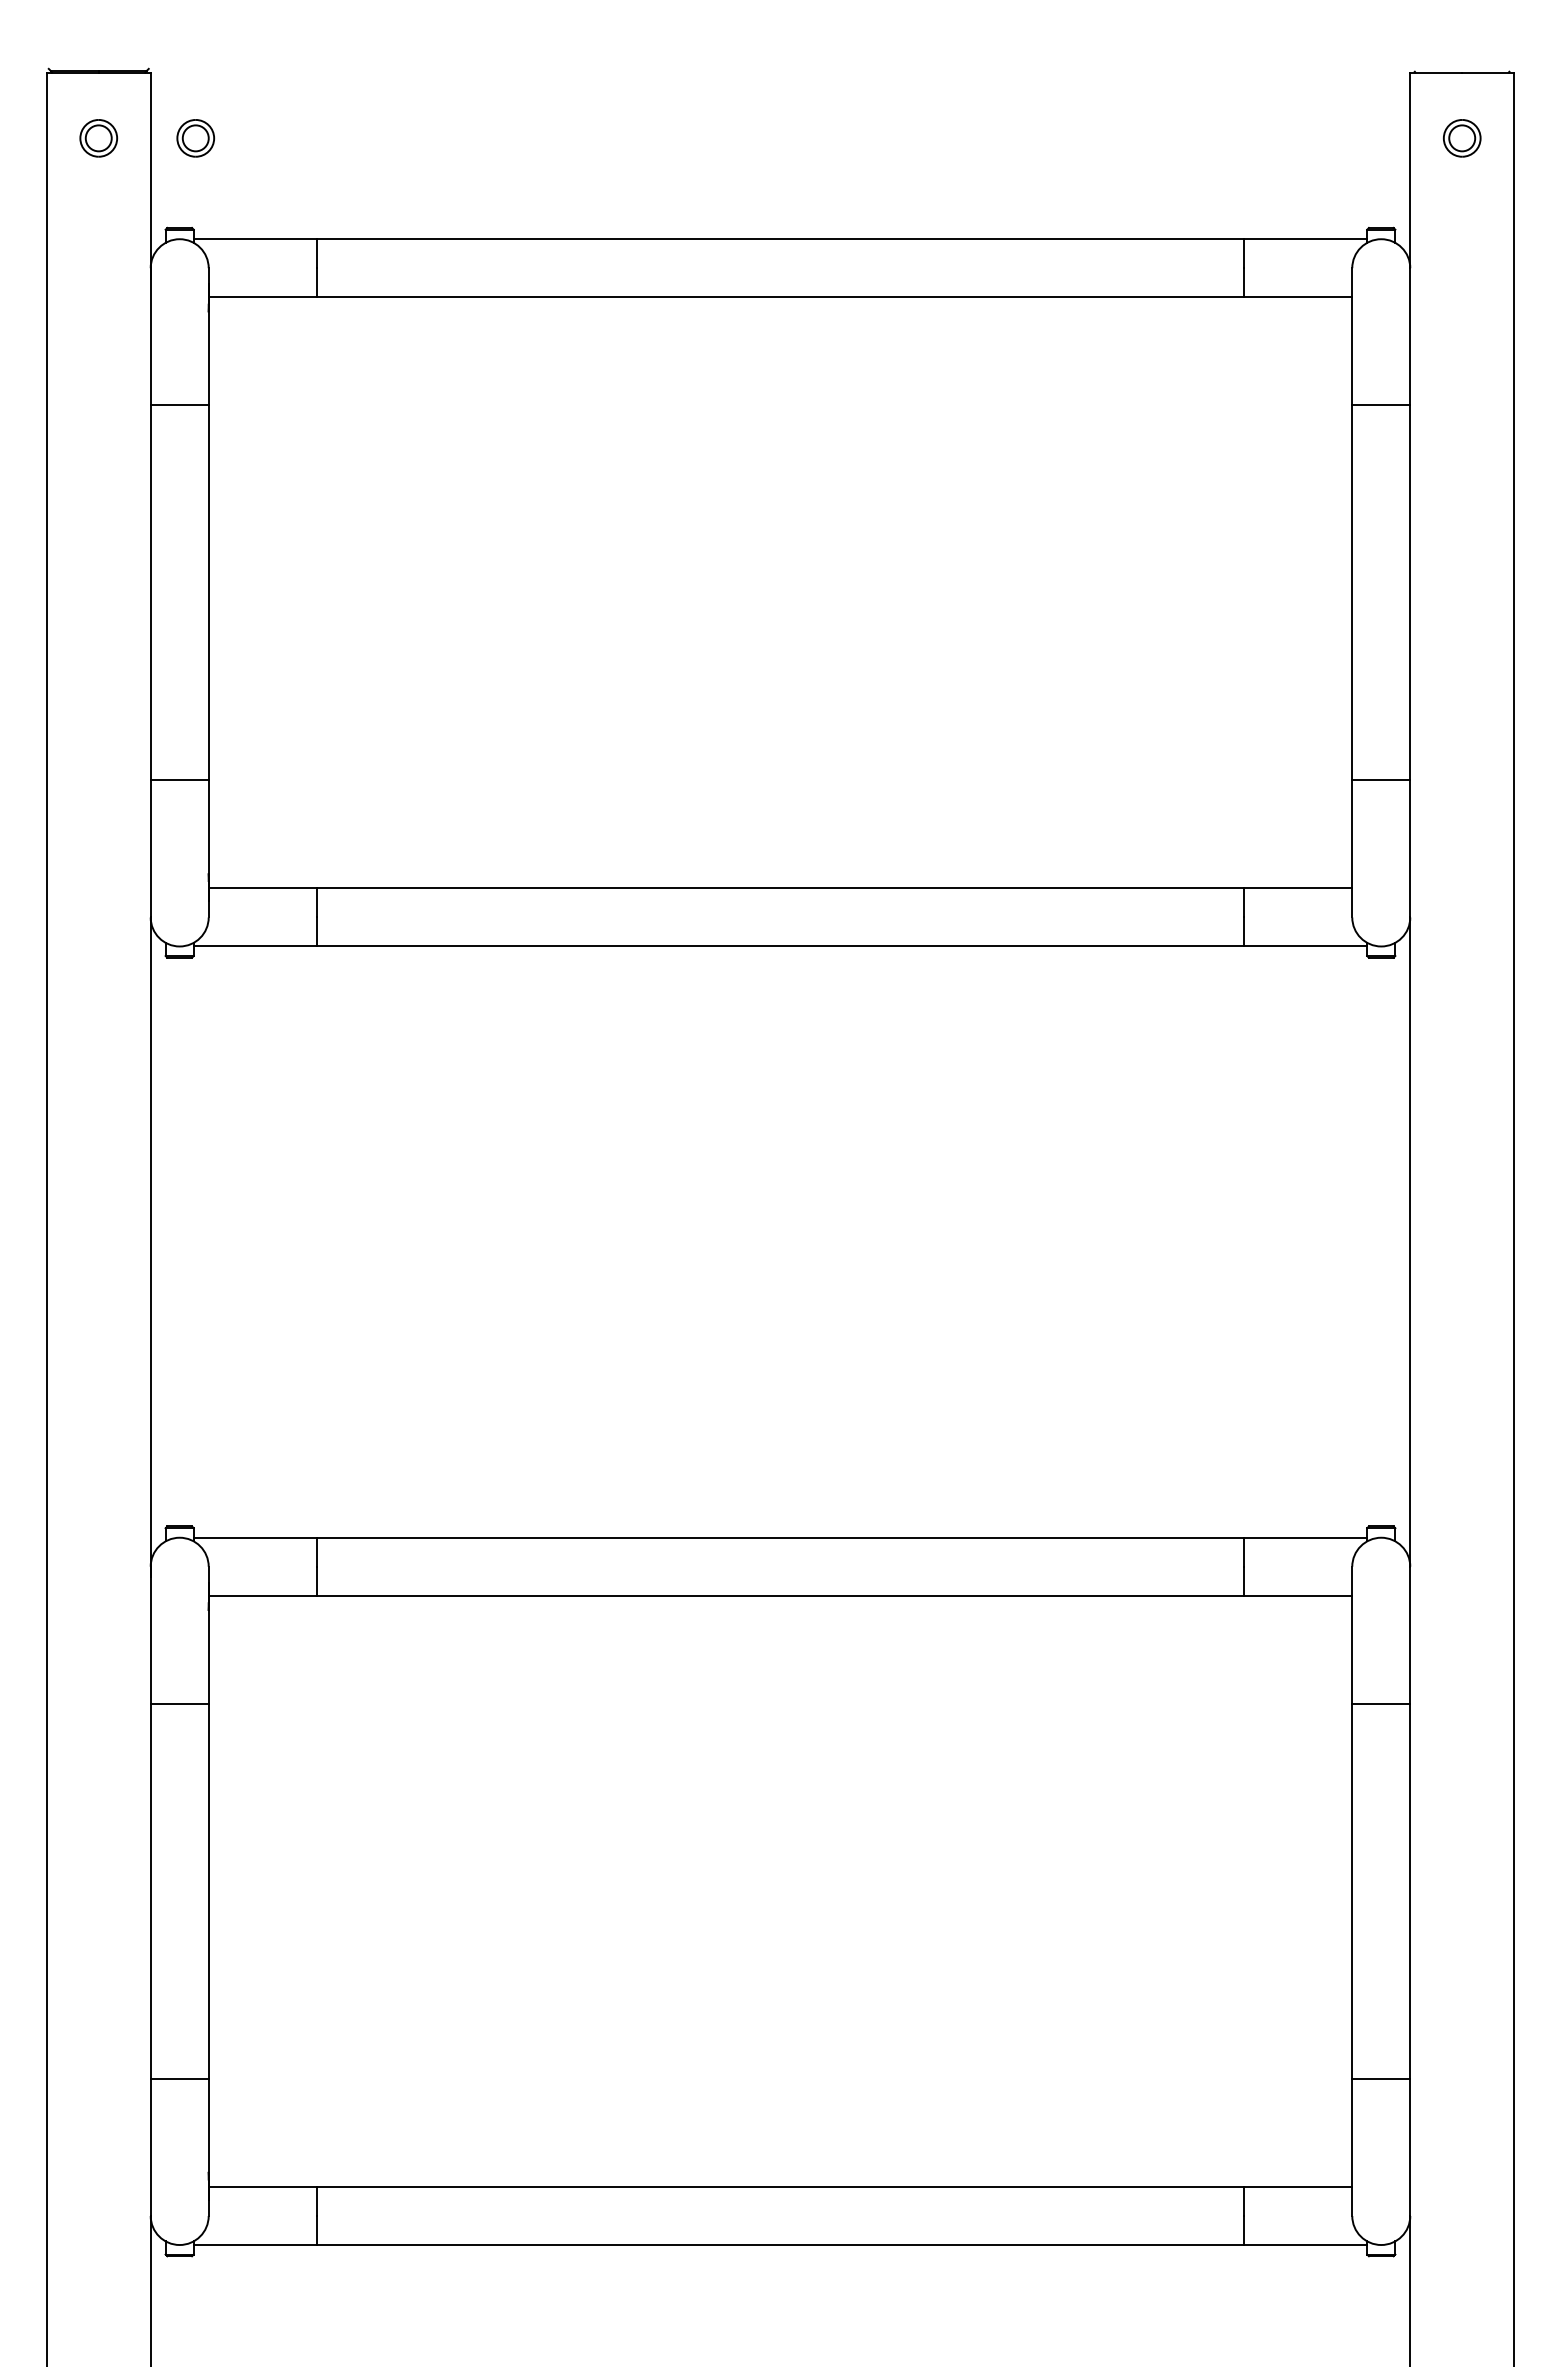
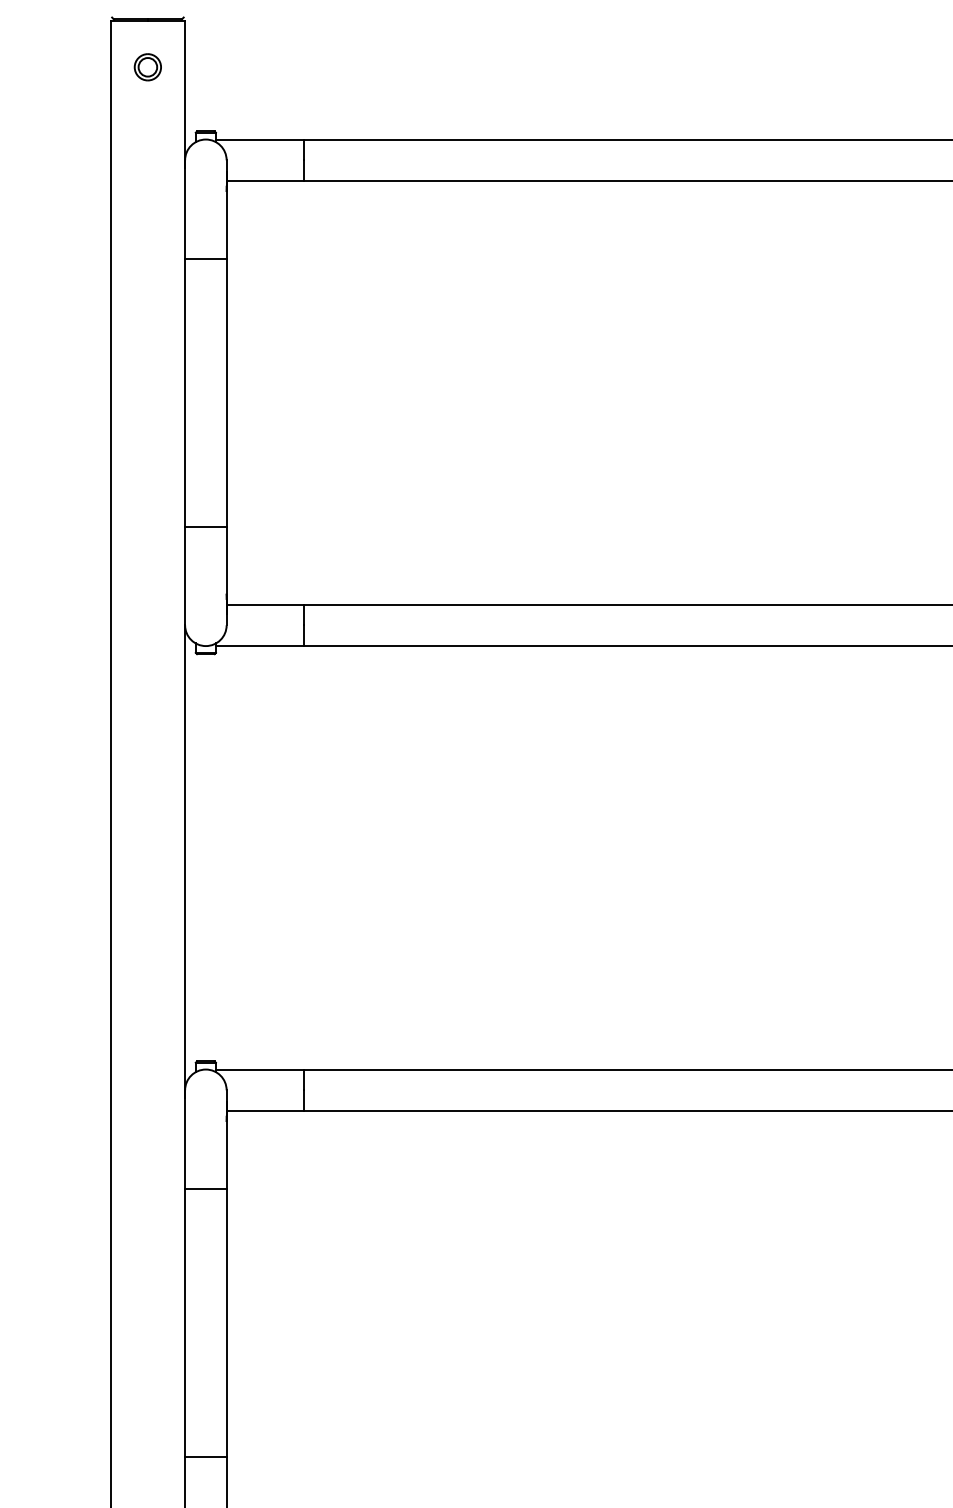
part: (195, 138) -> (217, 67), removed

